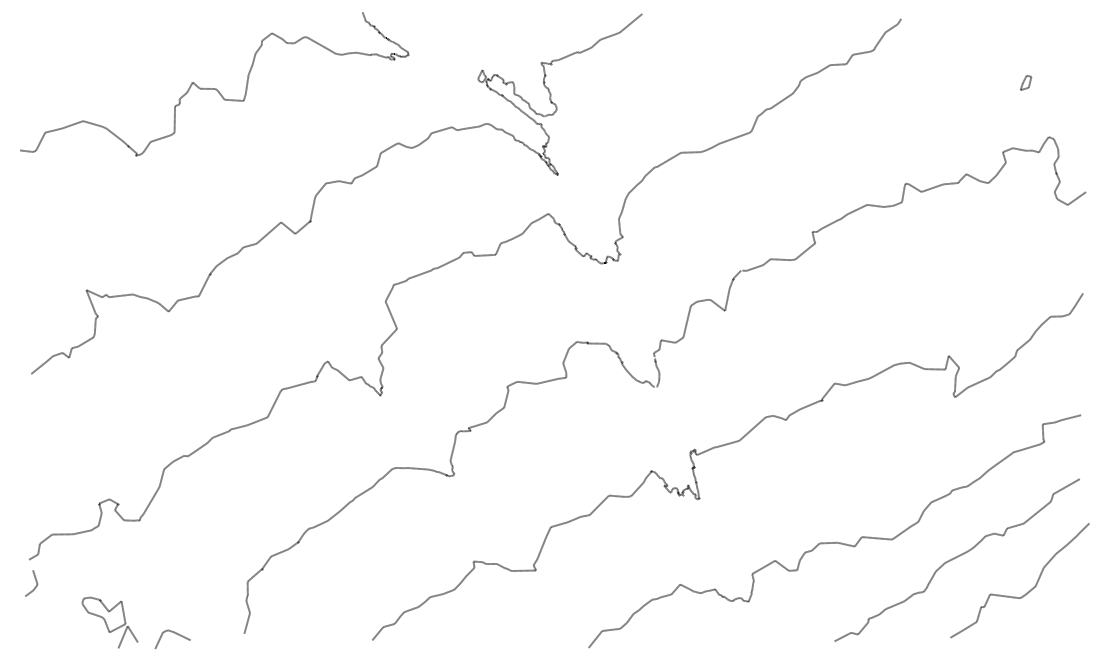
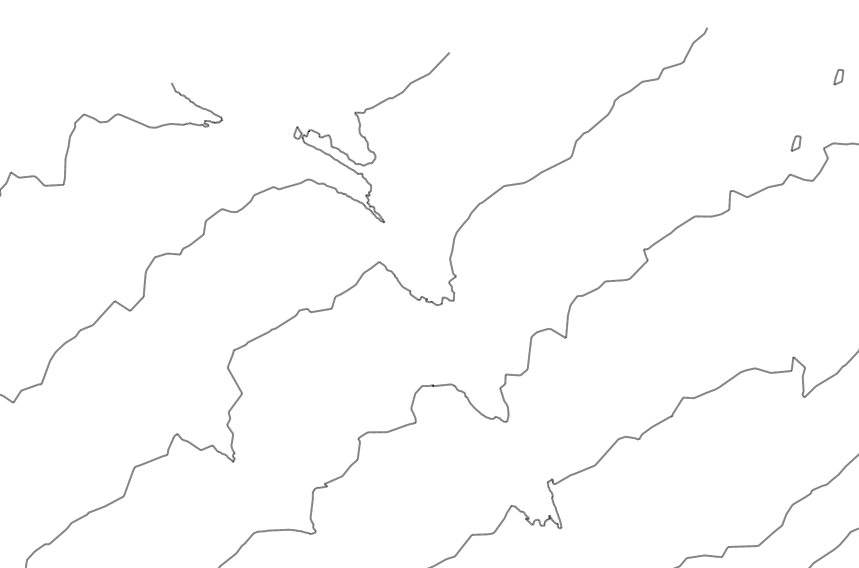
part: (976, 143) -> (796, 142), added

